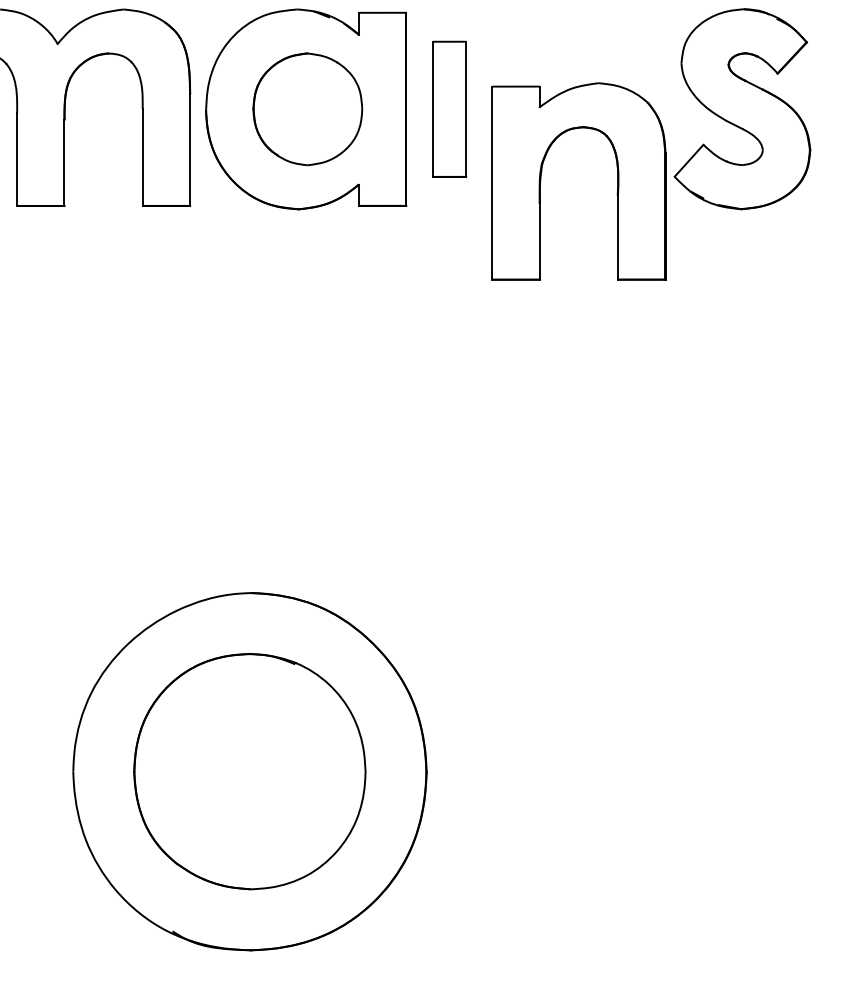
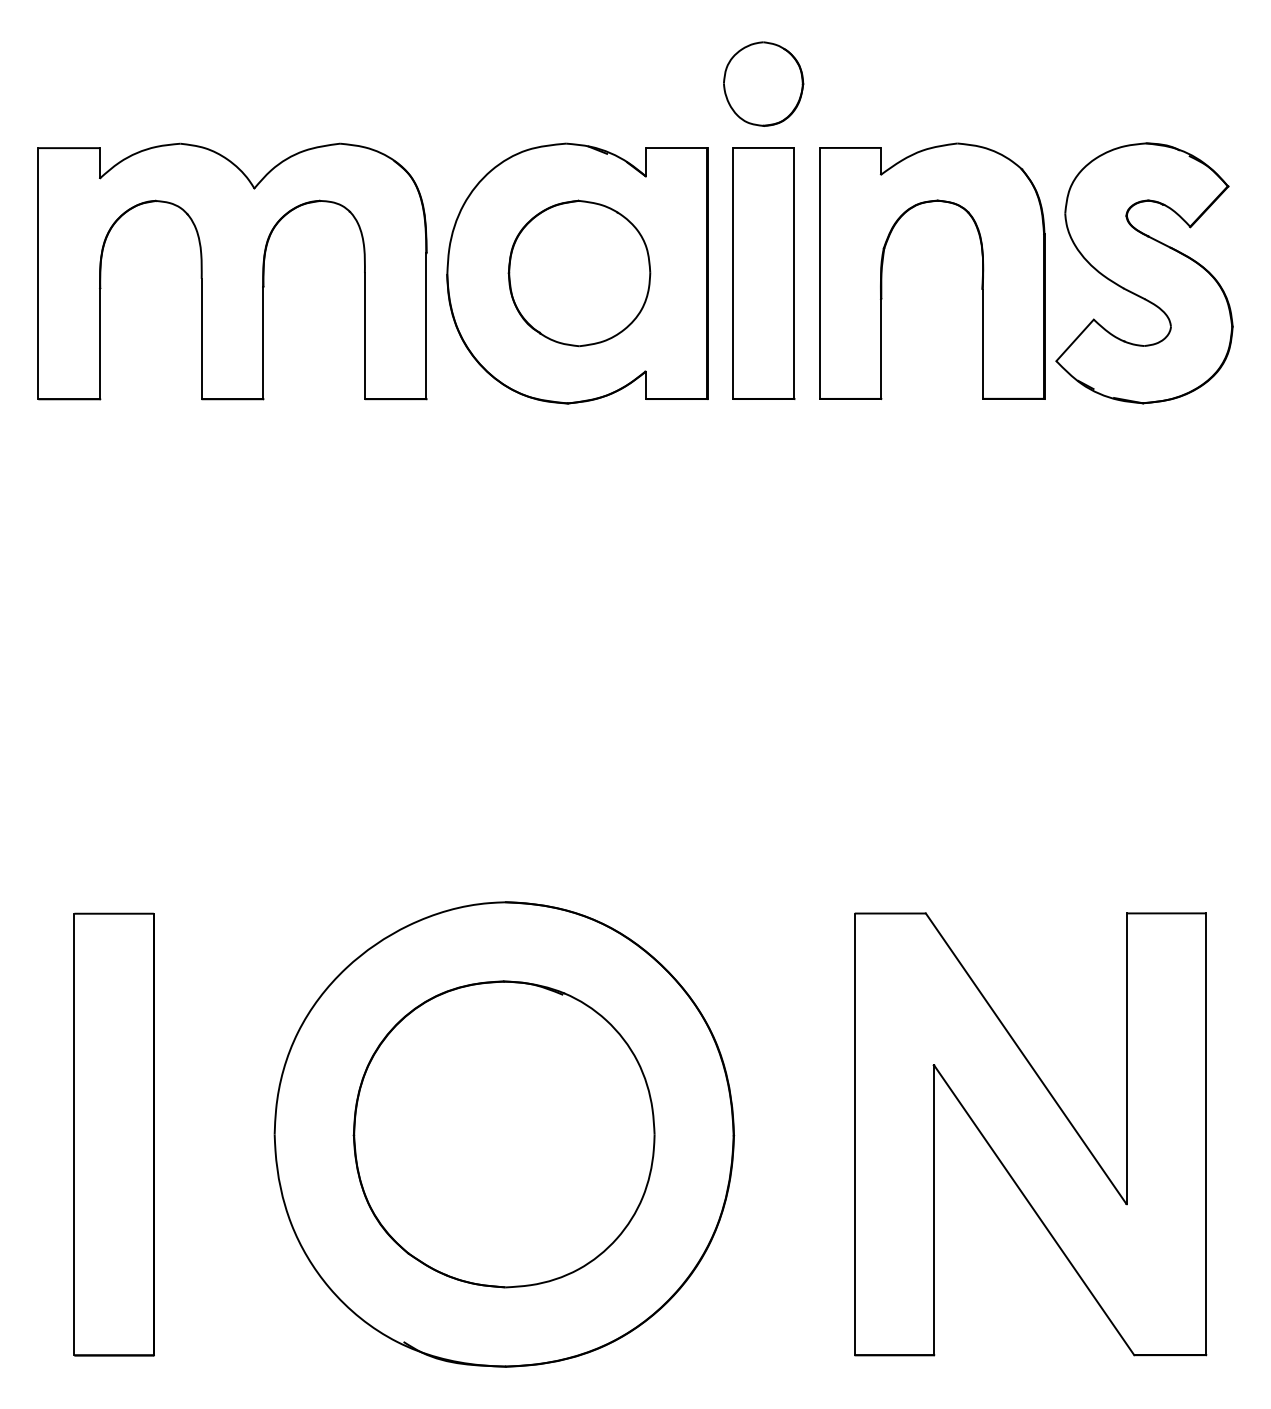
part: (449, 109) -> (763, 273), size x1.43
part: (541, 176) -> (883, 264), moved
part: (654, 771) -> (1030, 1134), added

